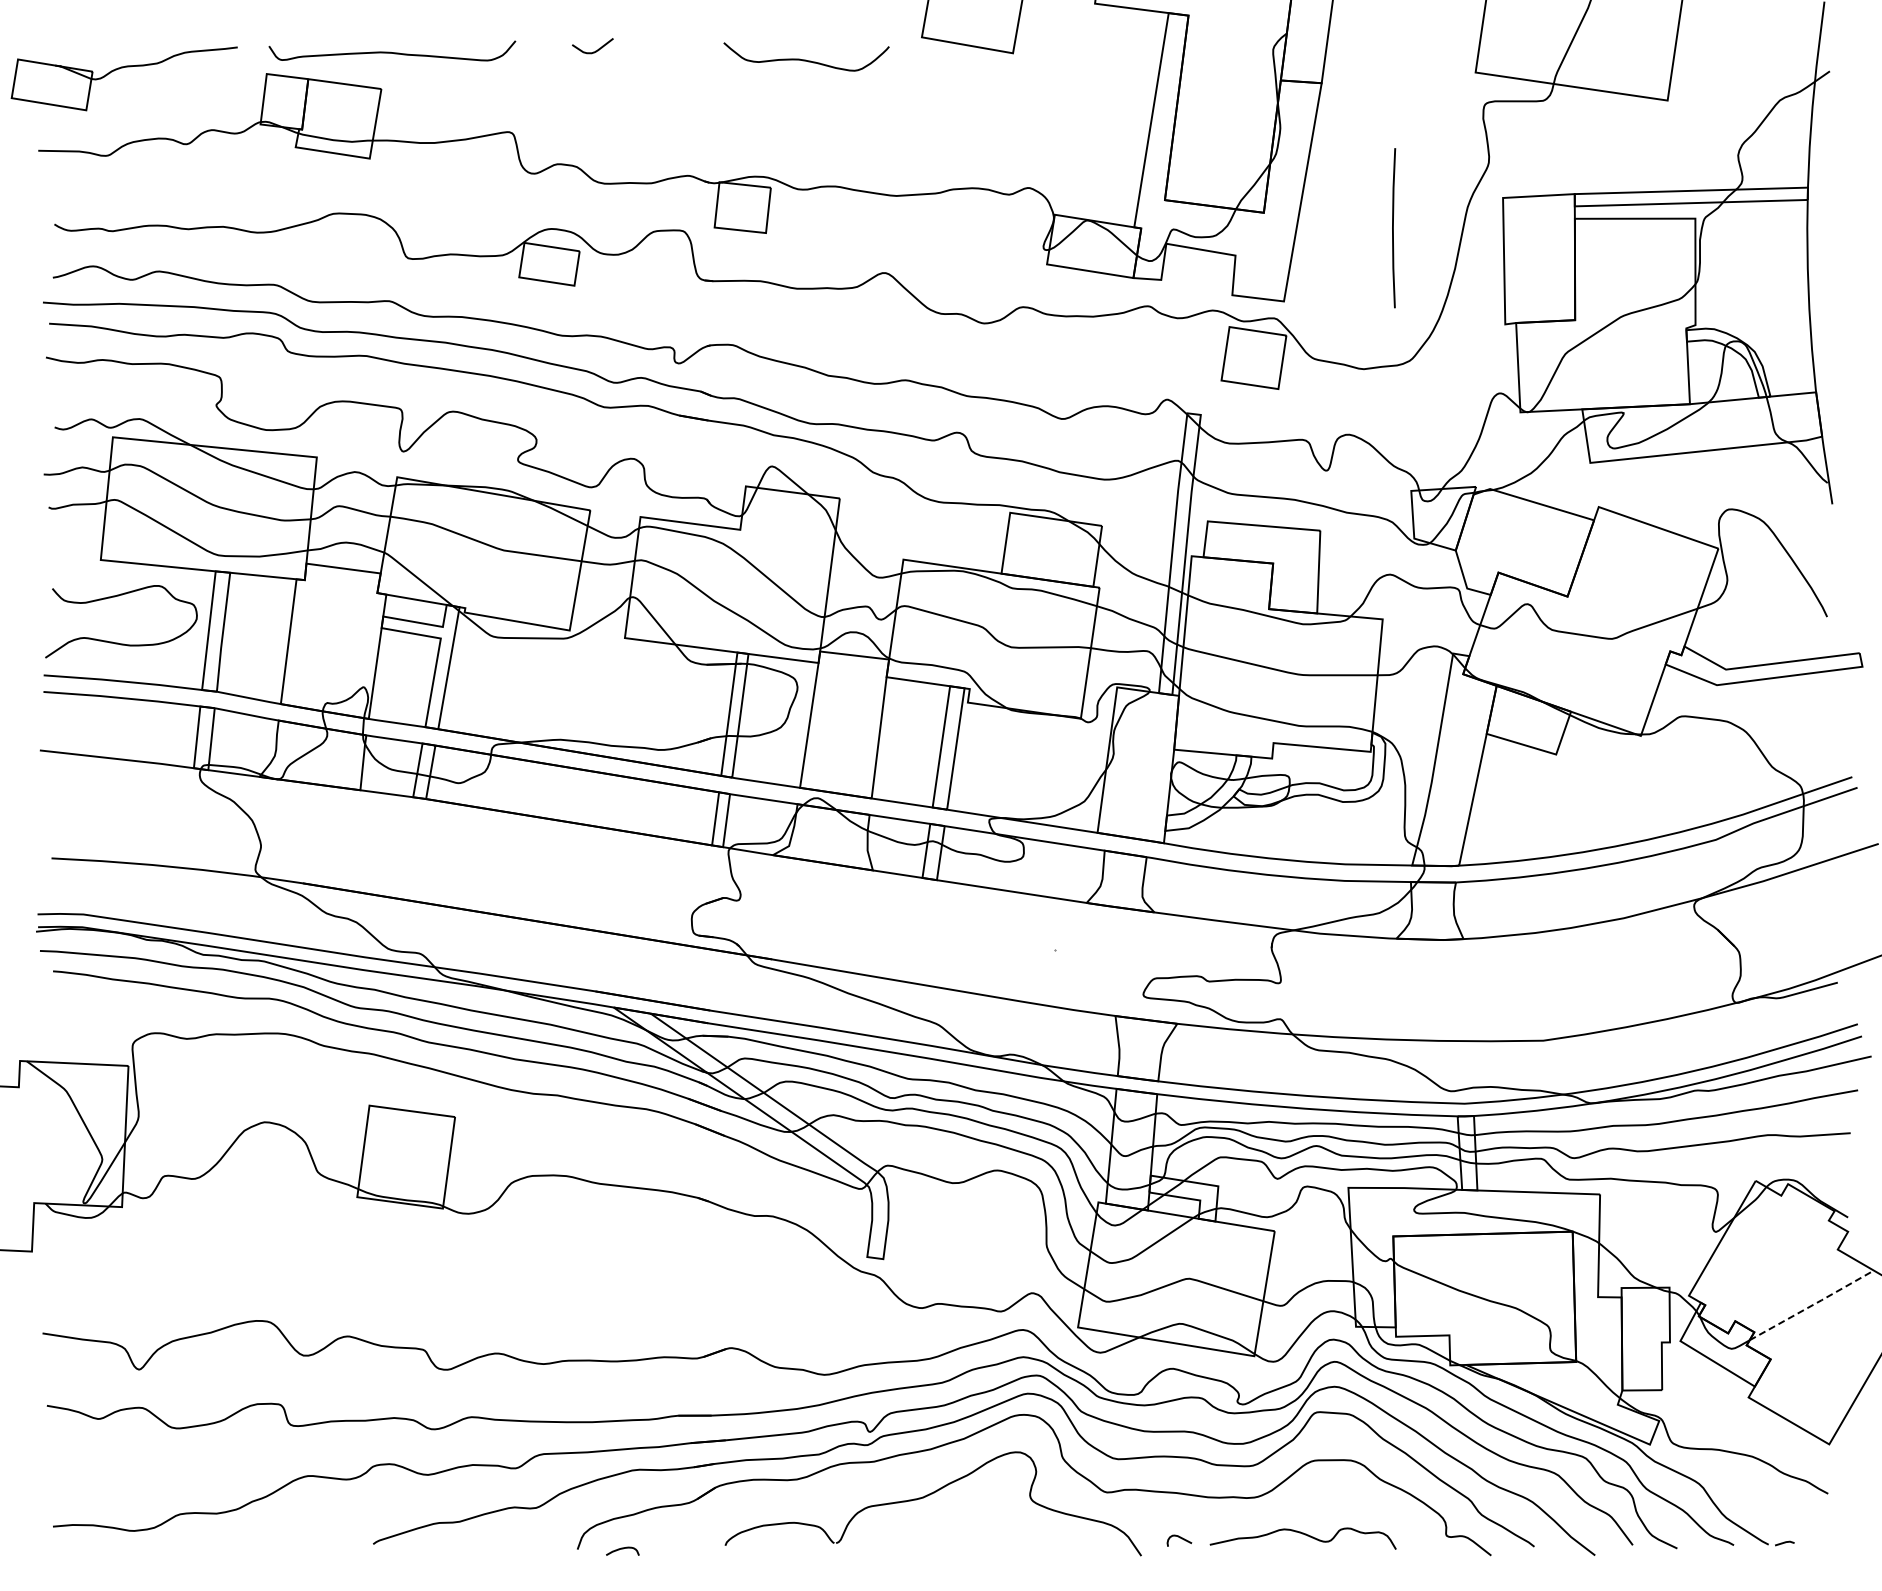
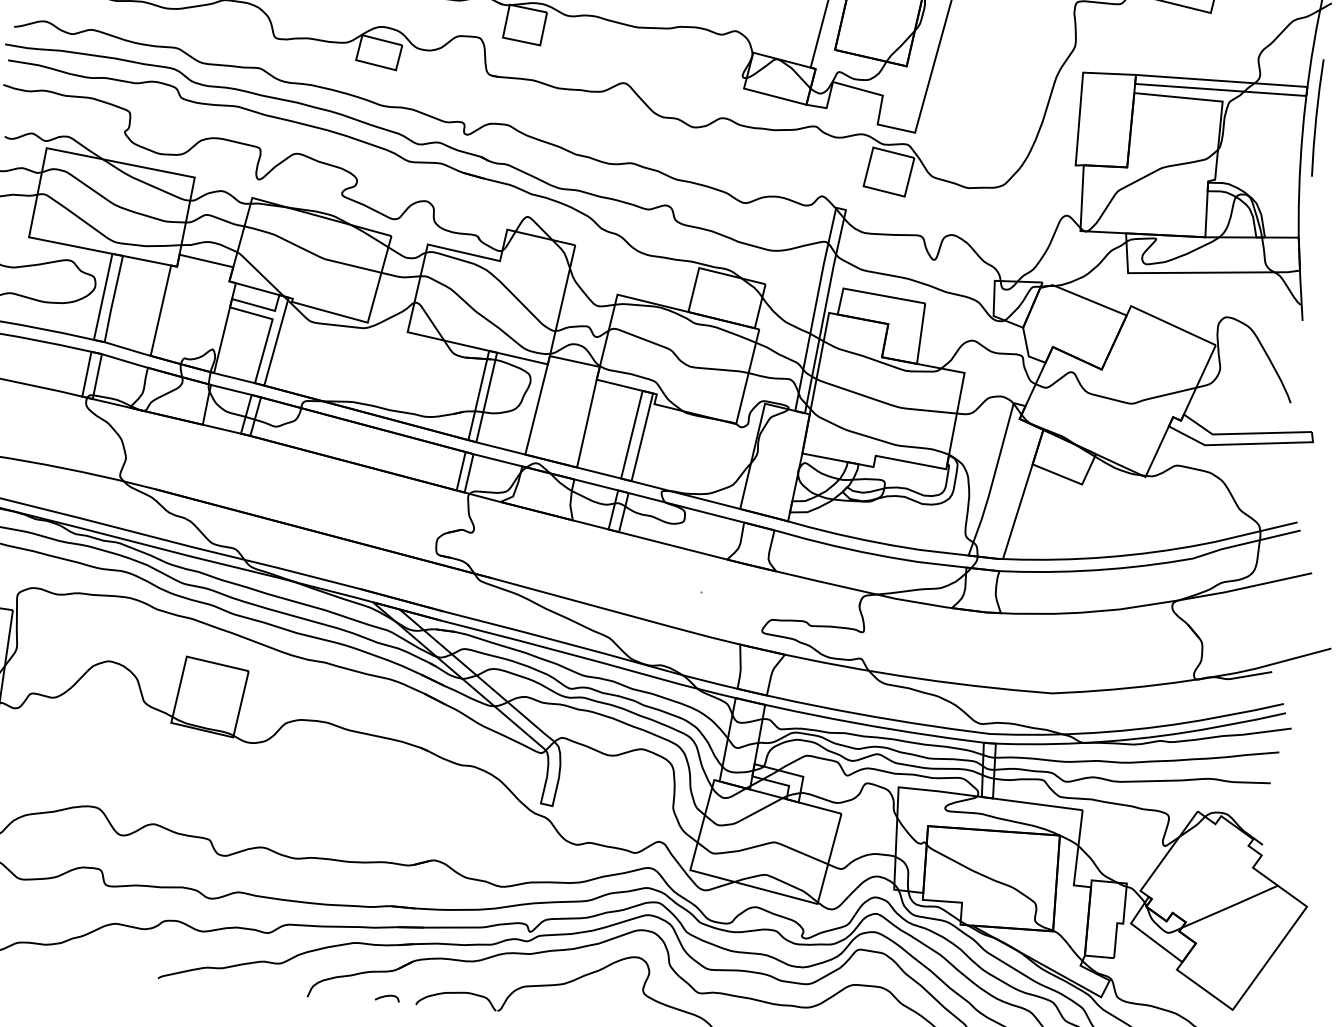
line: (1393, 228) -> (1316, 118), moved
line: (1812, 1305) -> (1230, 906), dashed -> solid
curve: (622, 1549) -> (387, 996), moved

